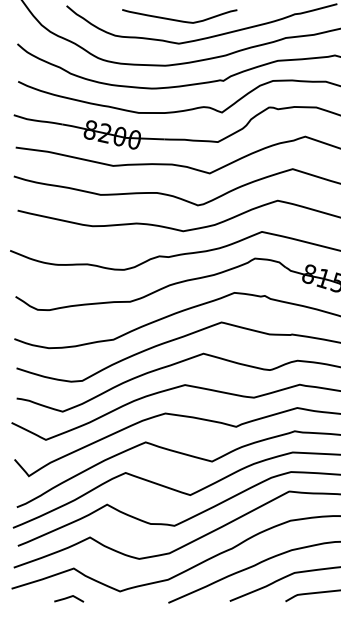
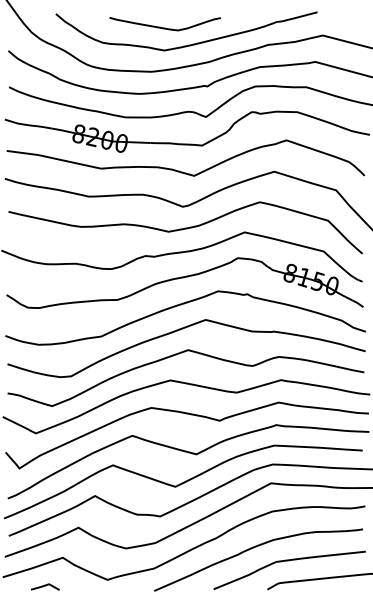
line: (69, 598) -> (45, 586), moved

